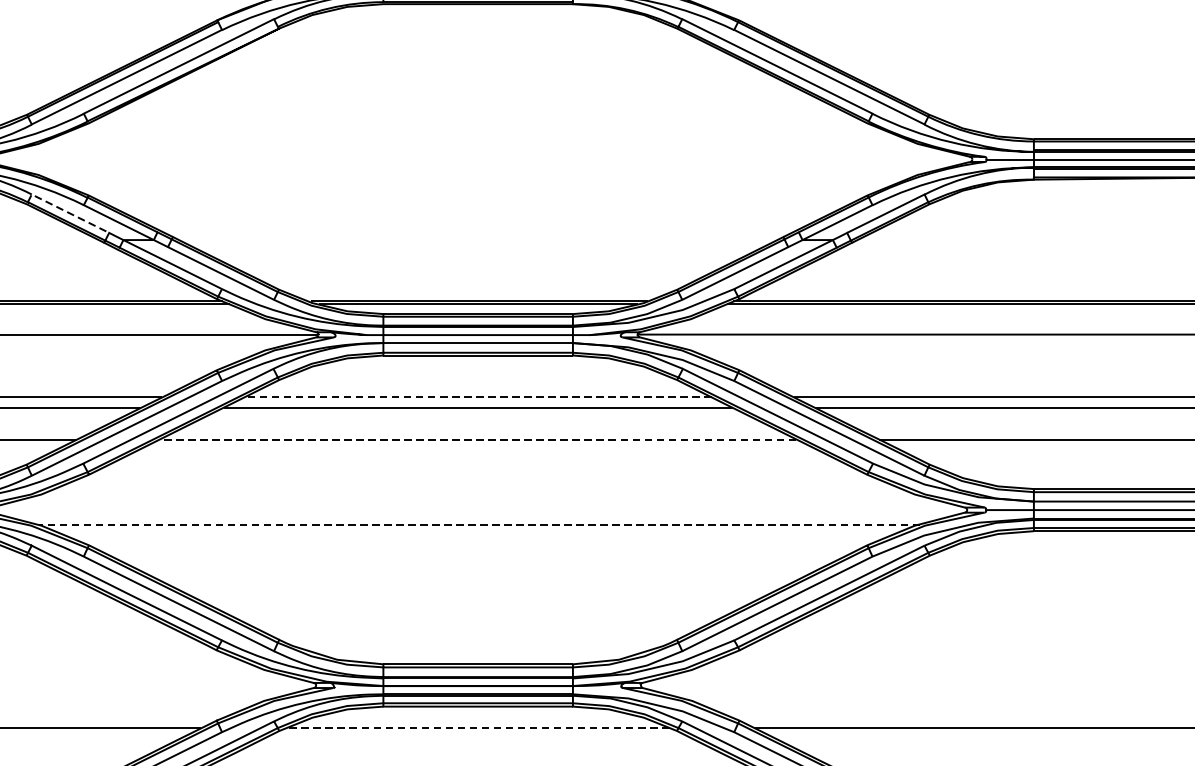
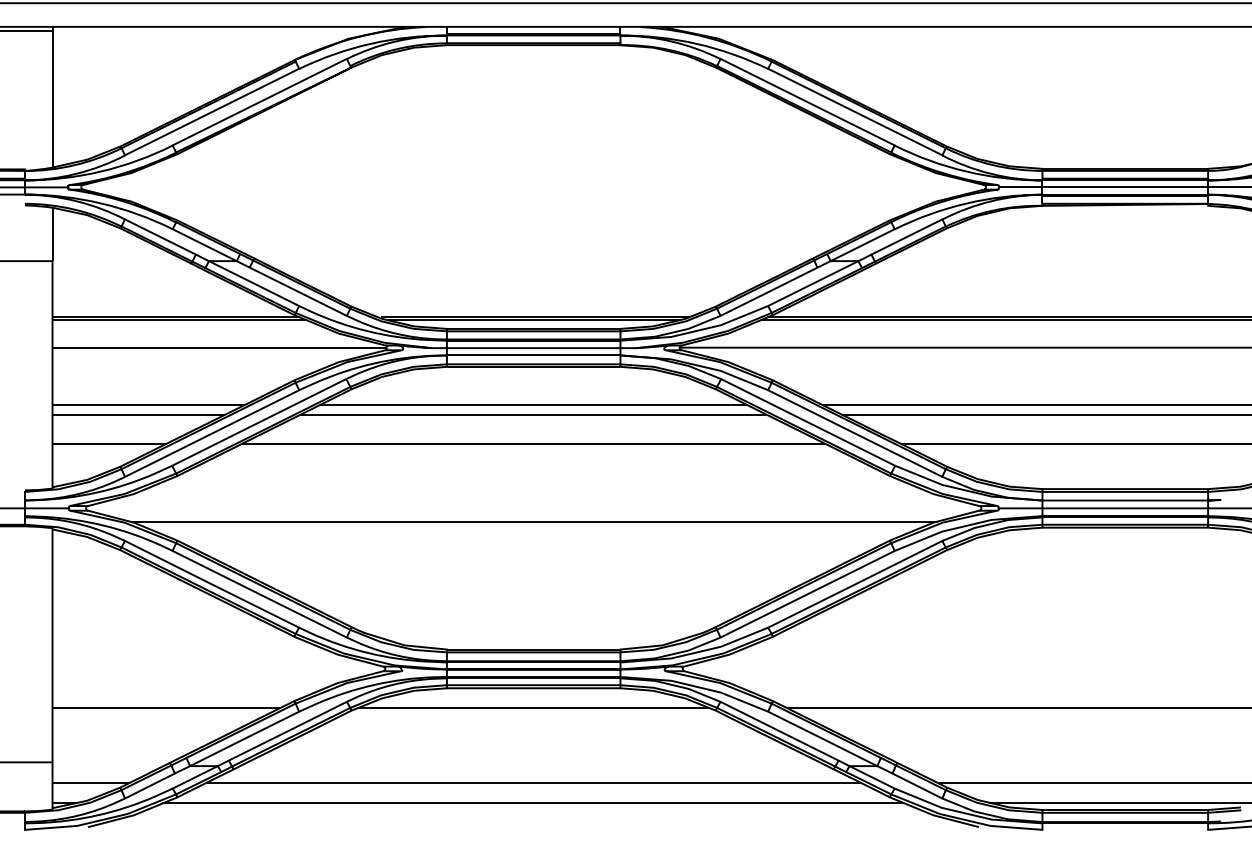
line: (66, 212) -> (156, 235), dashed -> solid
line: (477, 397) -> (533, 405), dashed -> solid
line: (477, 439) -> (533, 443), dashed -> solid
line: (479, 525) -> (534, 522), dashed -> solid
line: (477, 728) -> (533, 708), dashed -> solid

